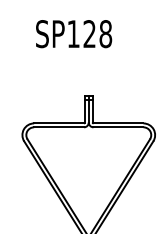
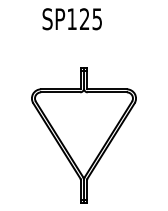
text: (106, 34) -> (97, 19), SP128 -> SP125

